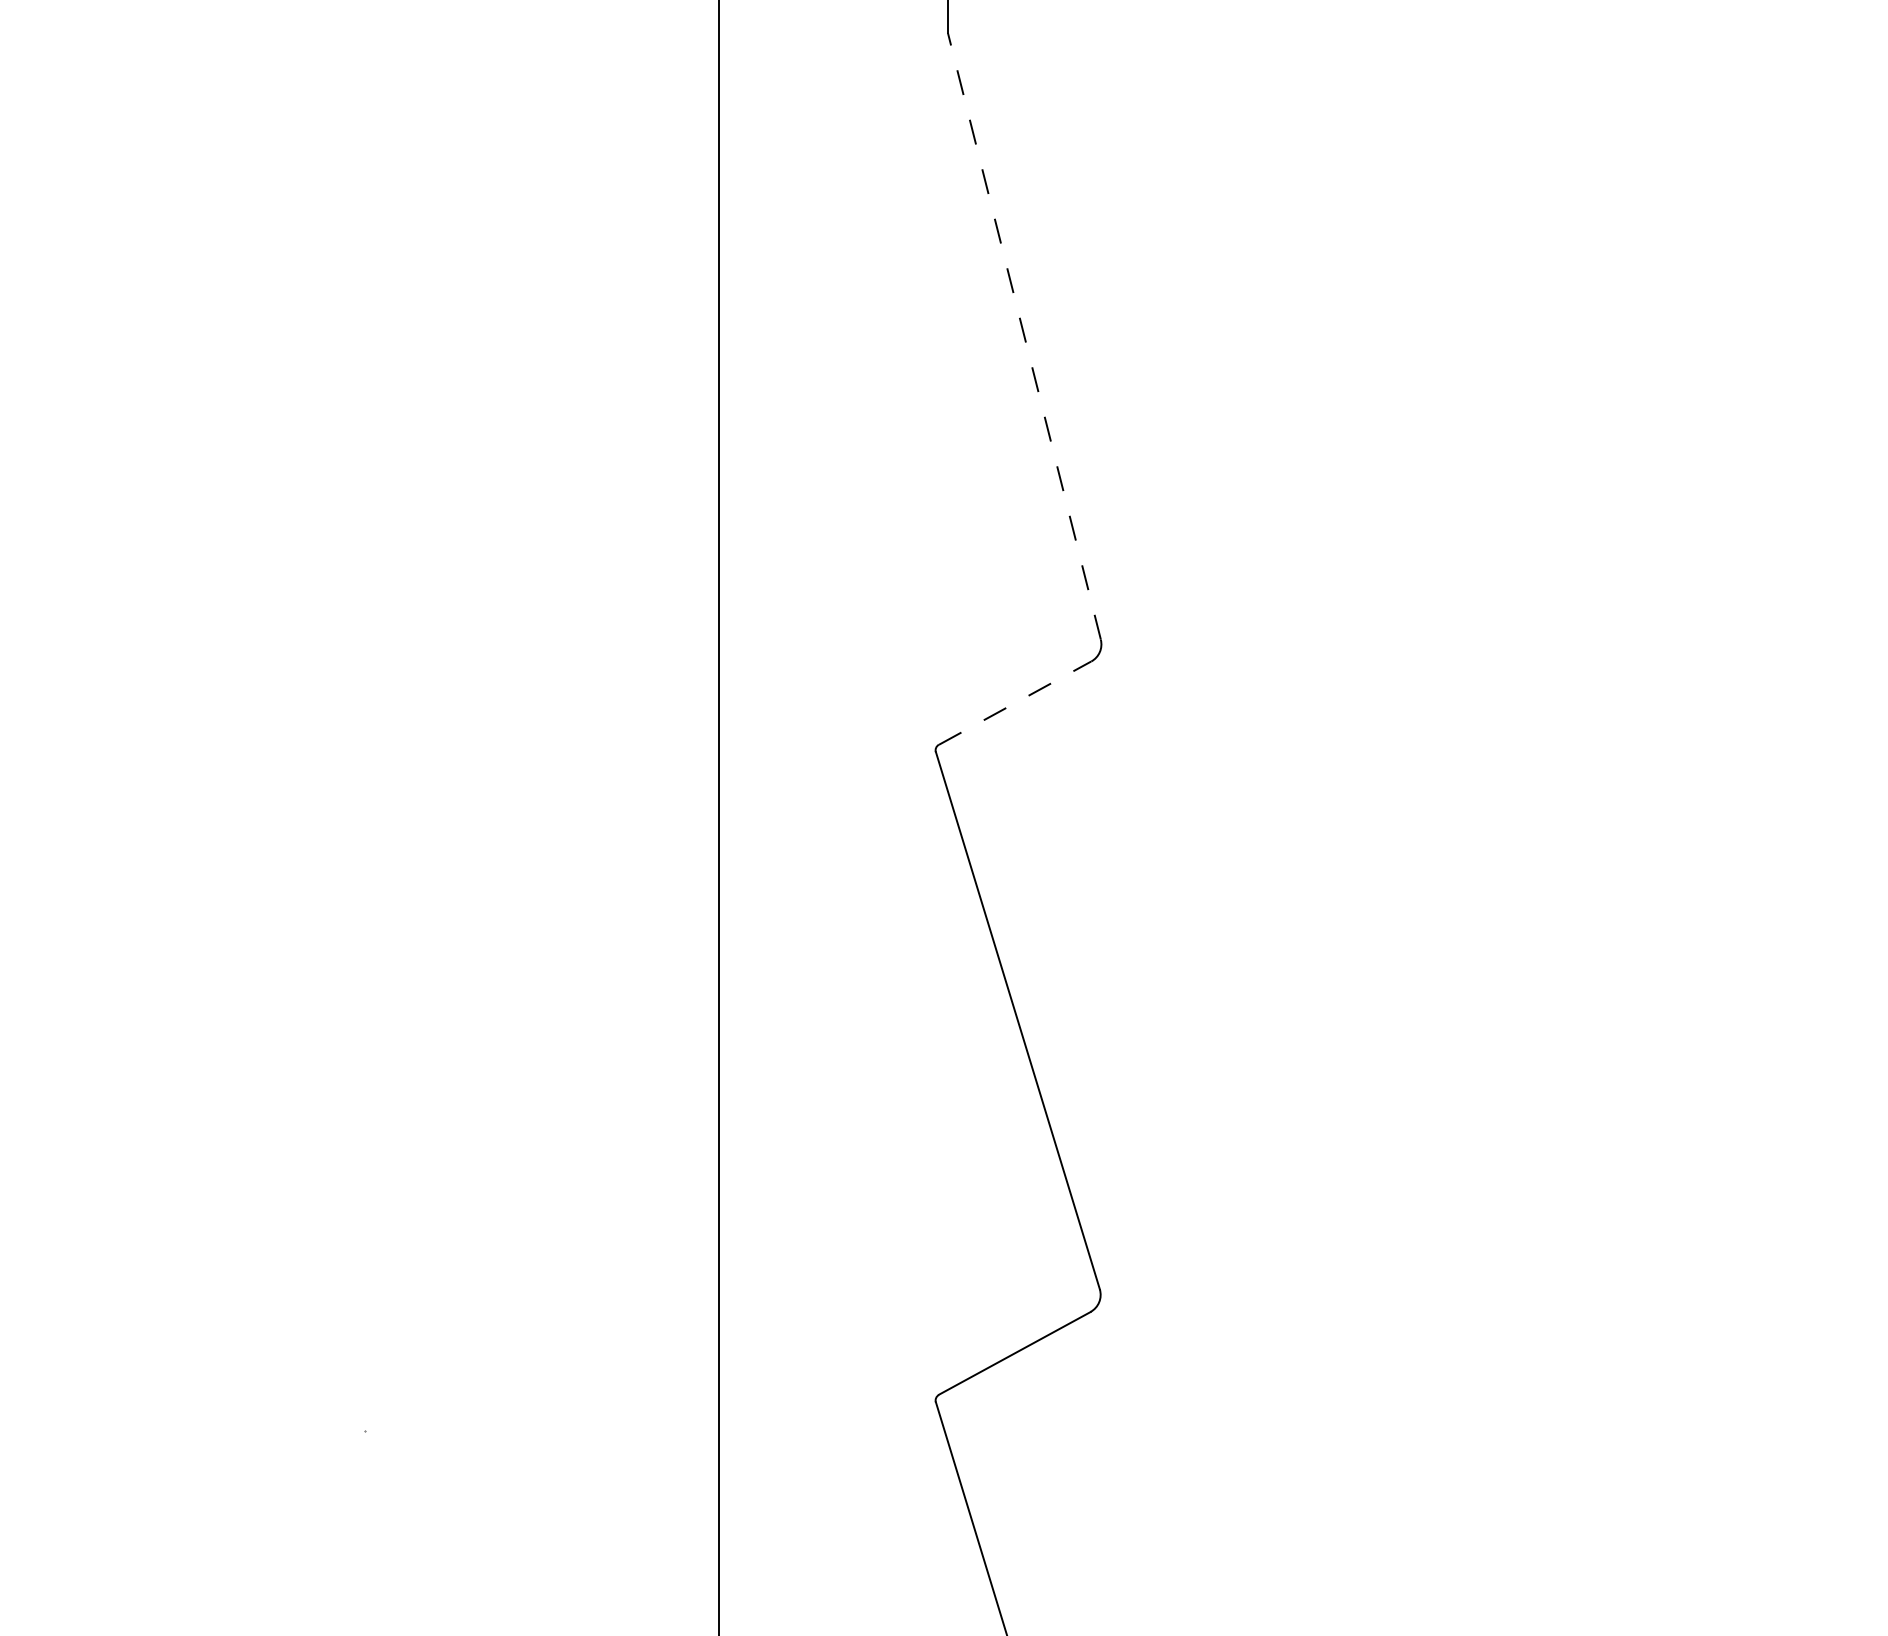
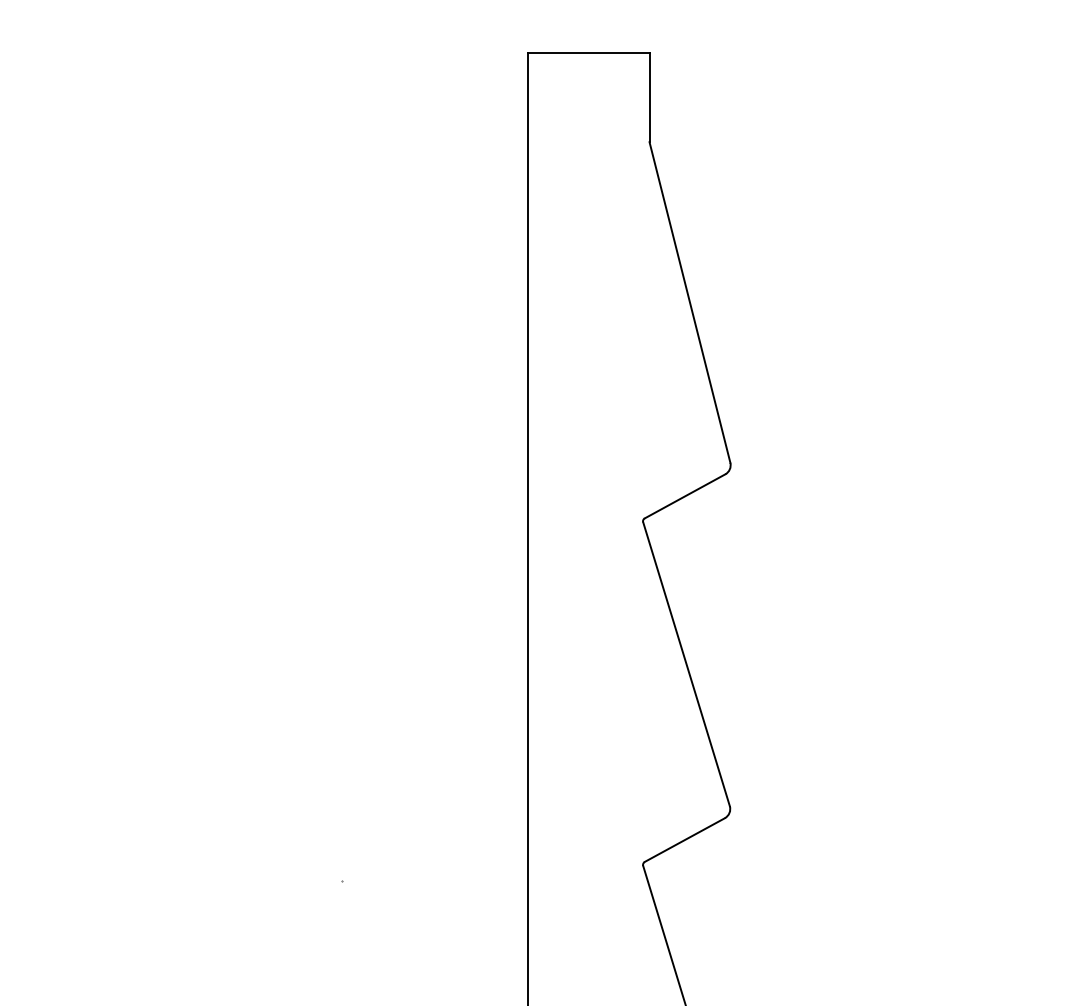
line: (1023, 336) -> (689, 302), dashed -> solid
line: (1015, 703) -> (685, 496), dashed -> solid

